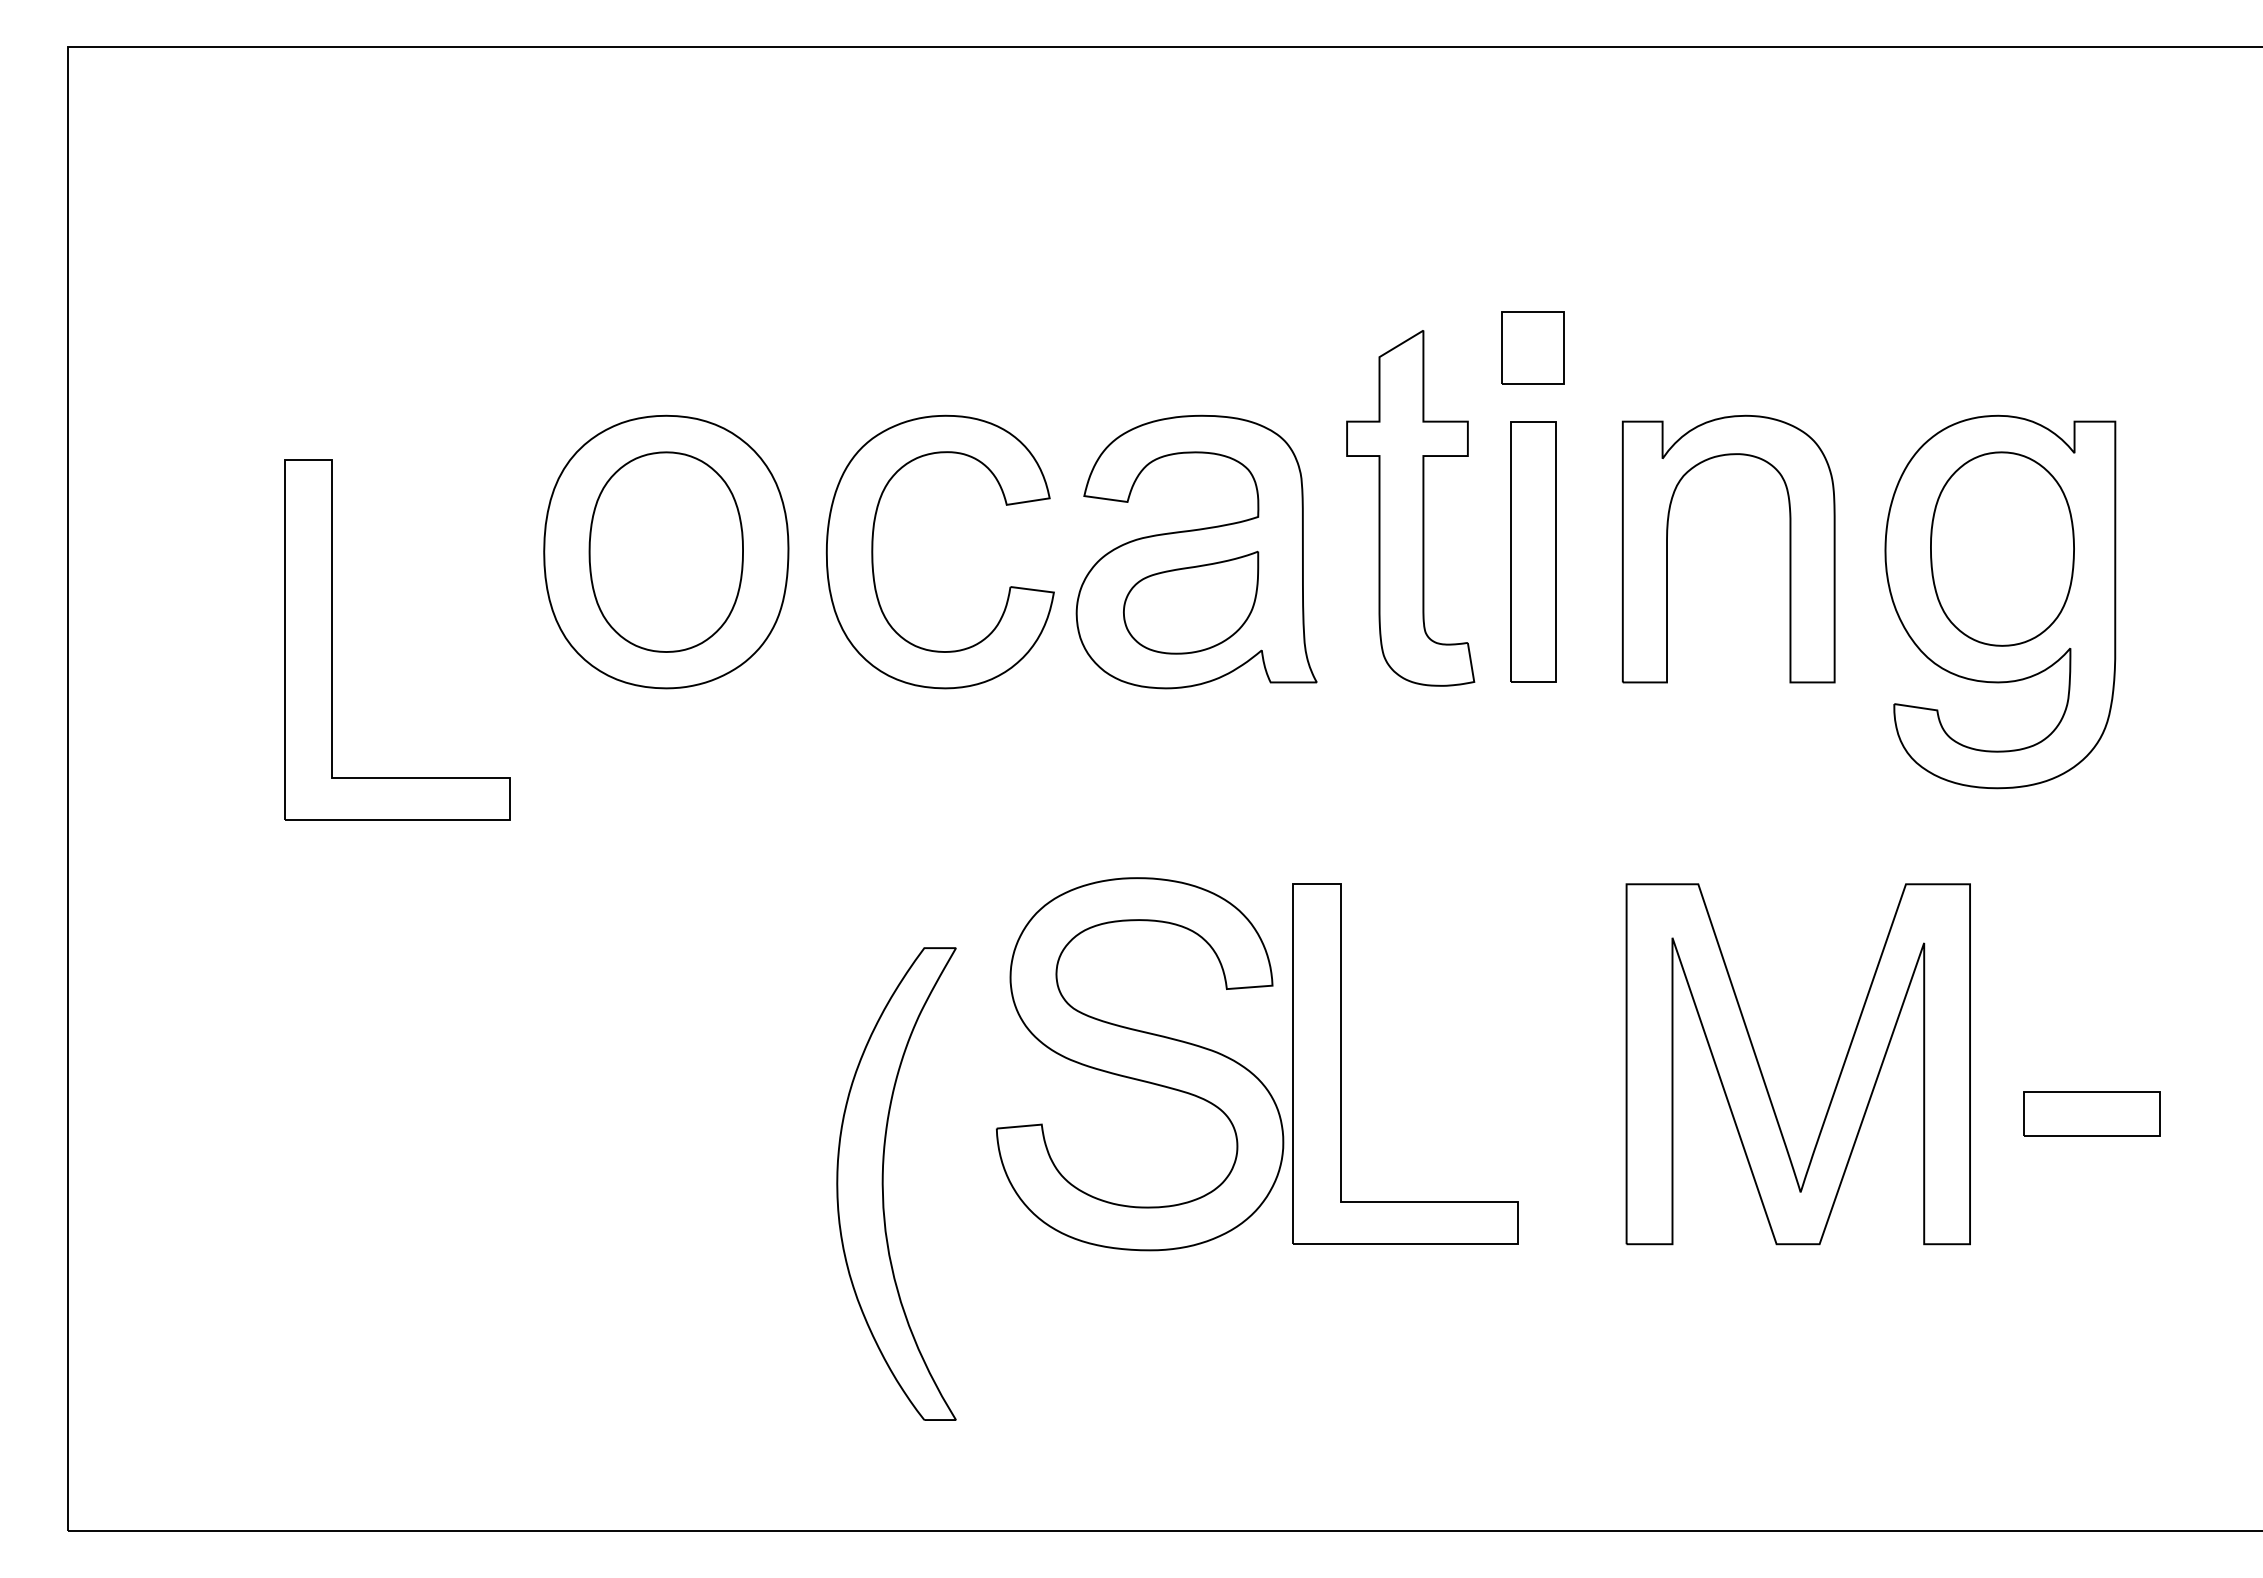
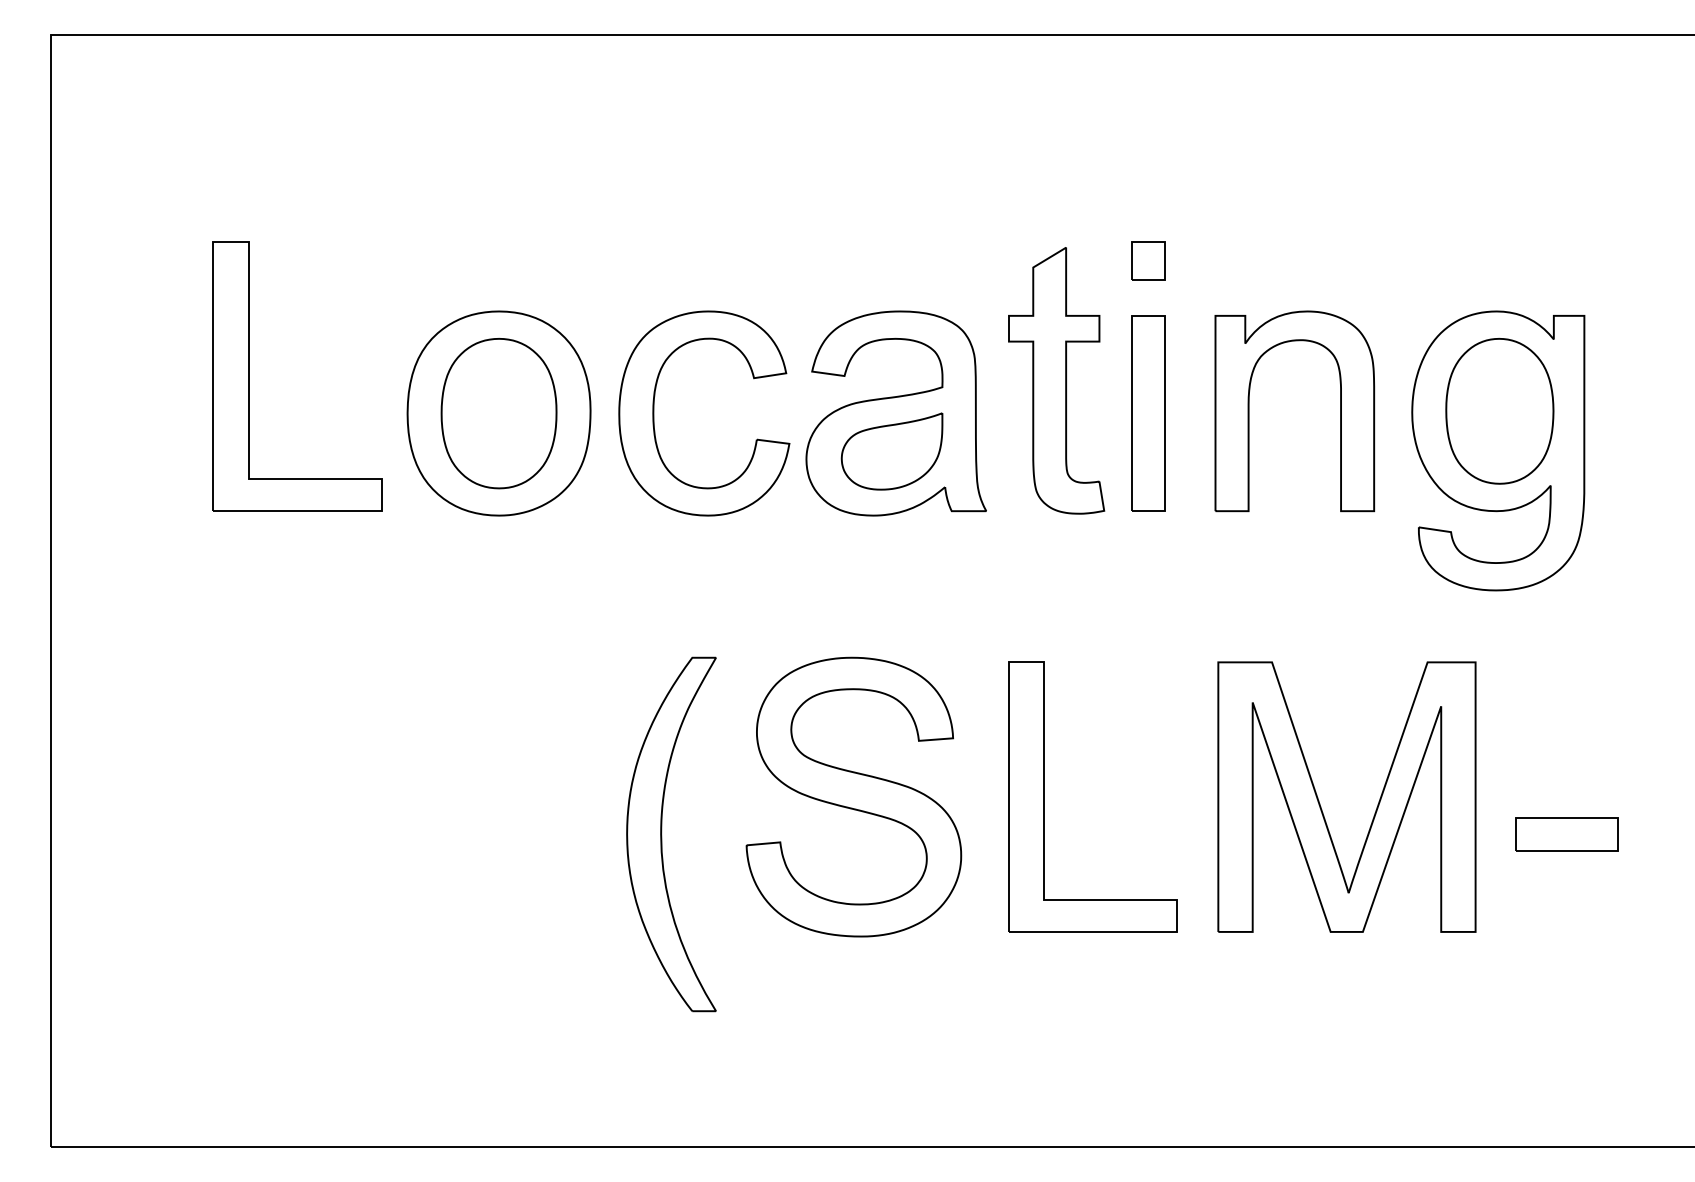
part: (1533, 347) -> (1148, 260), size x0.71
part: (332, 639) -> (249, 375), moved
part: (1341, 1063) -> (1044, 796), moved
part: (883, 1183) -> (661, 834), moved

